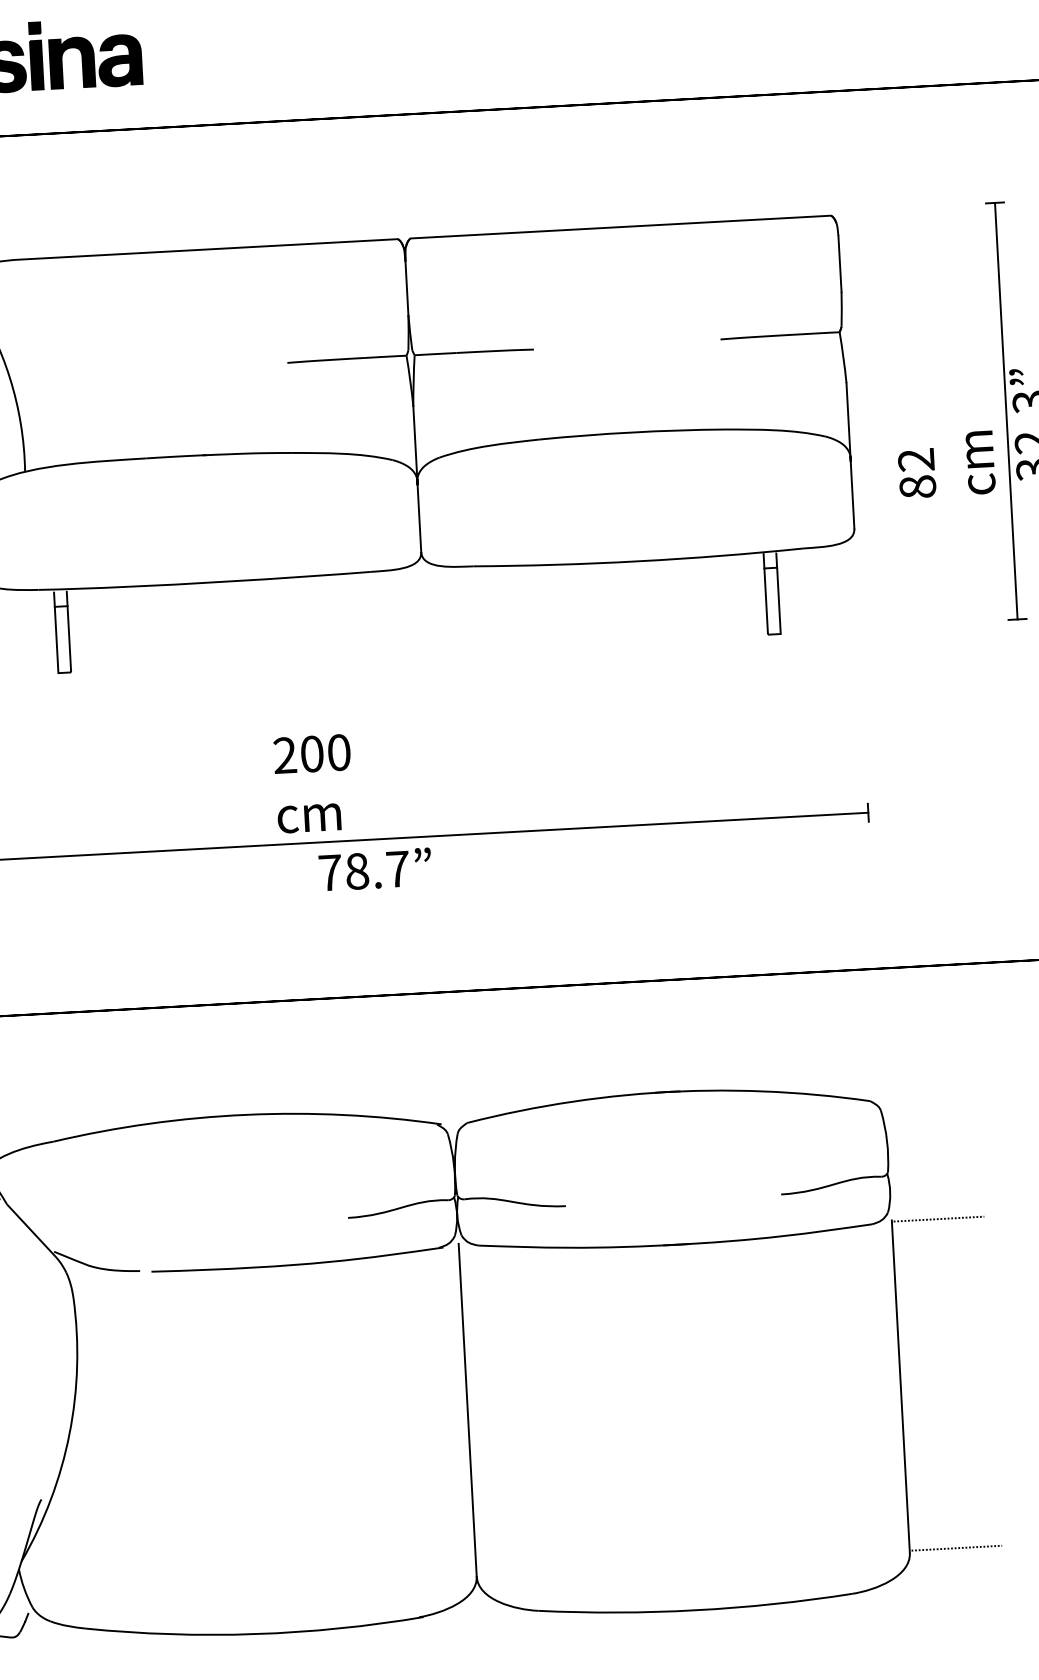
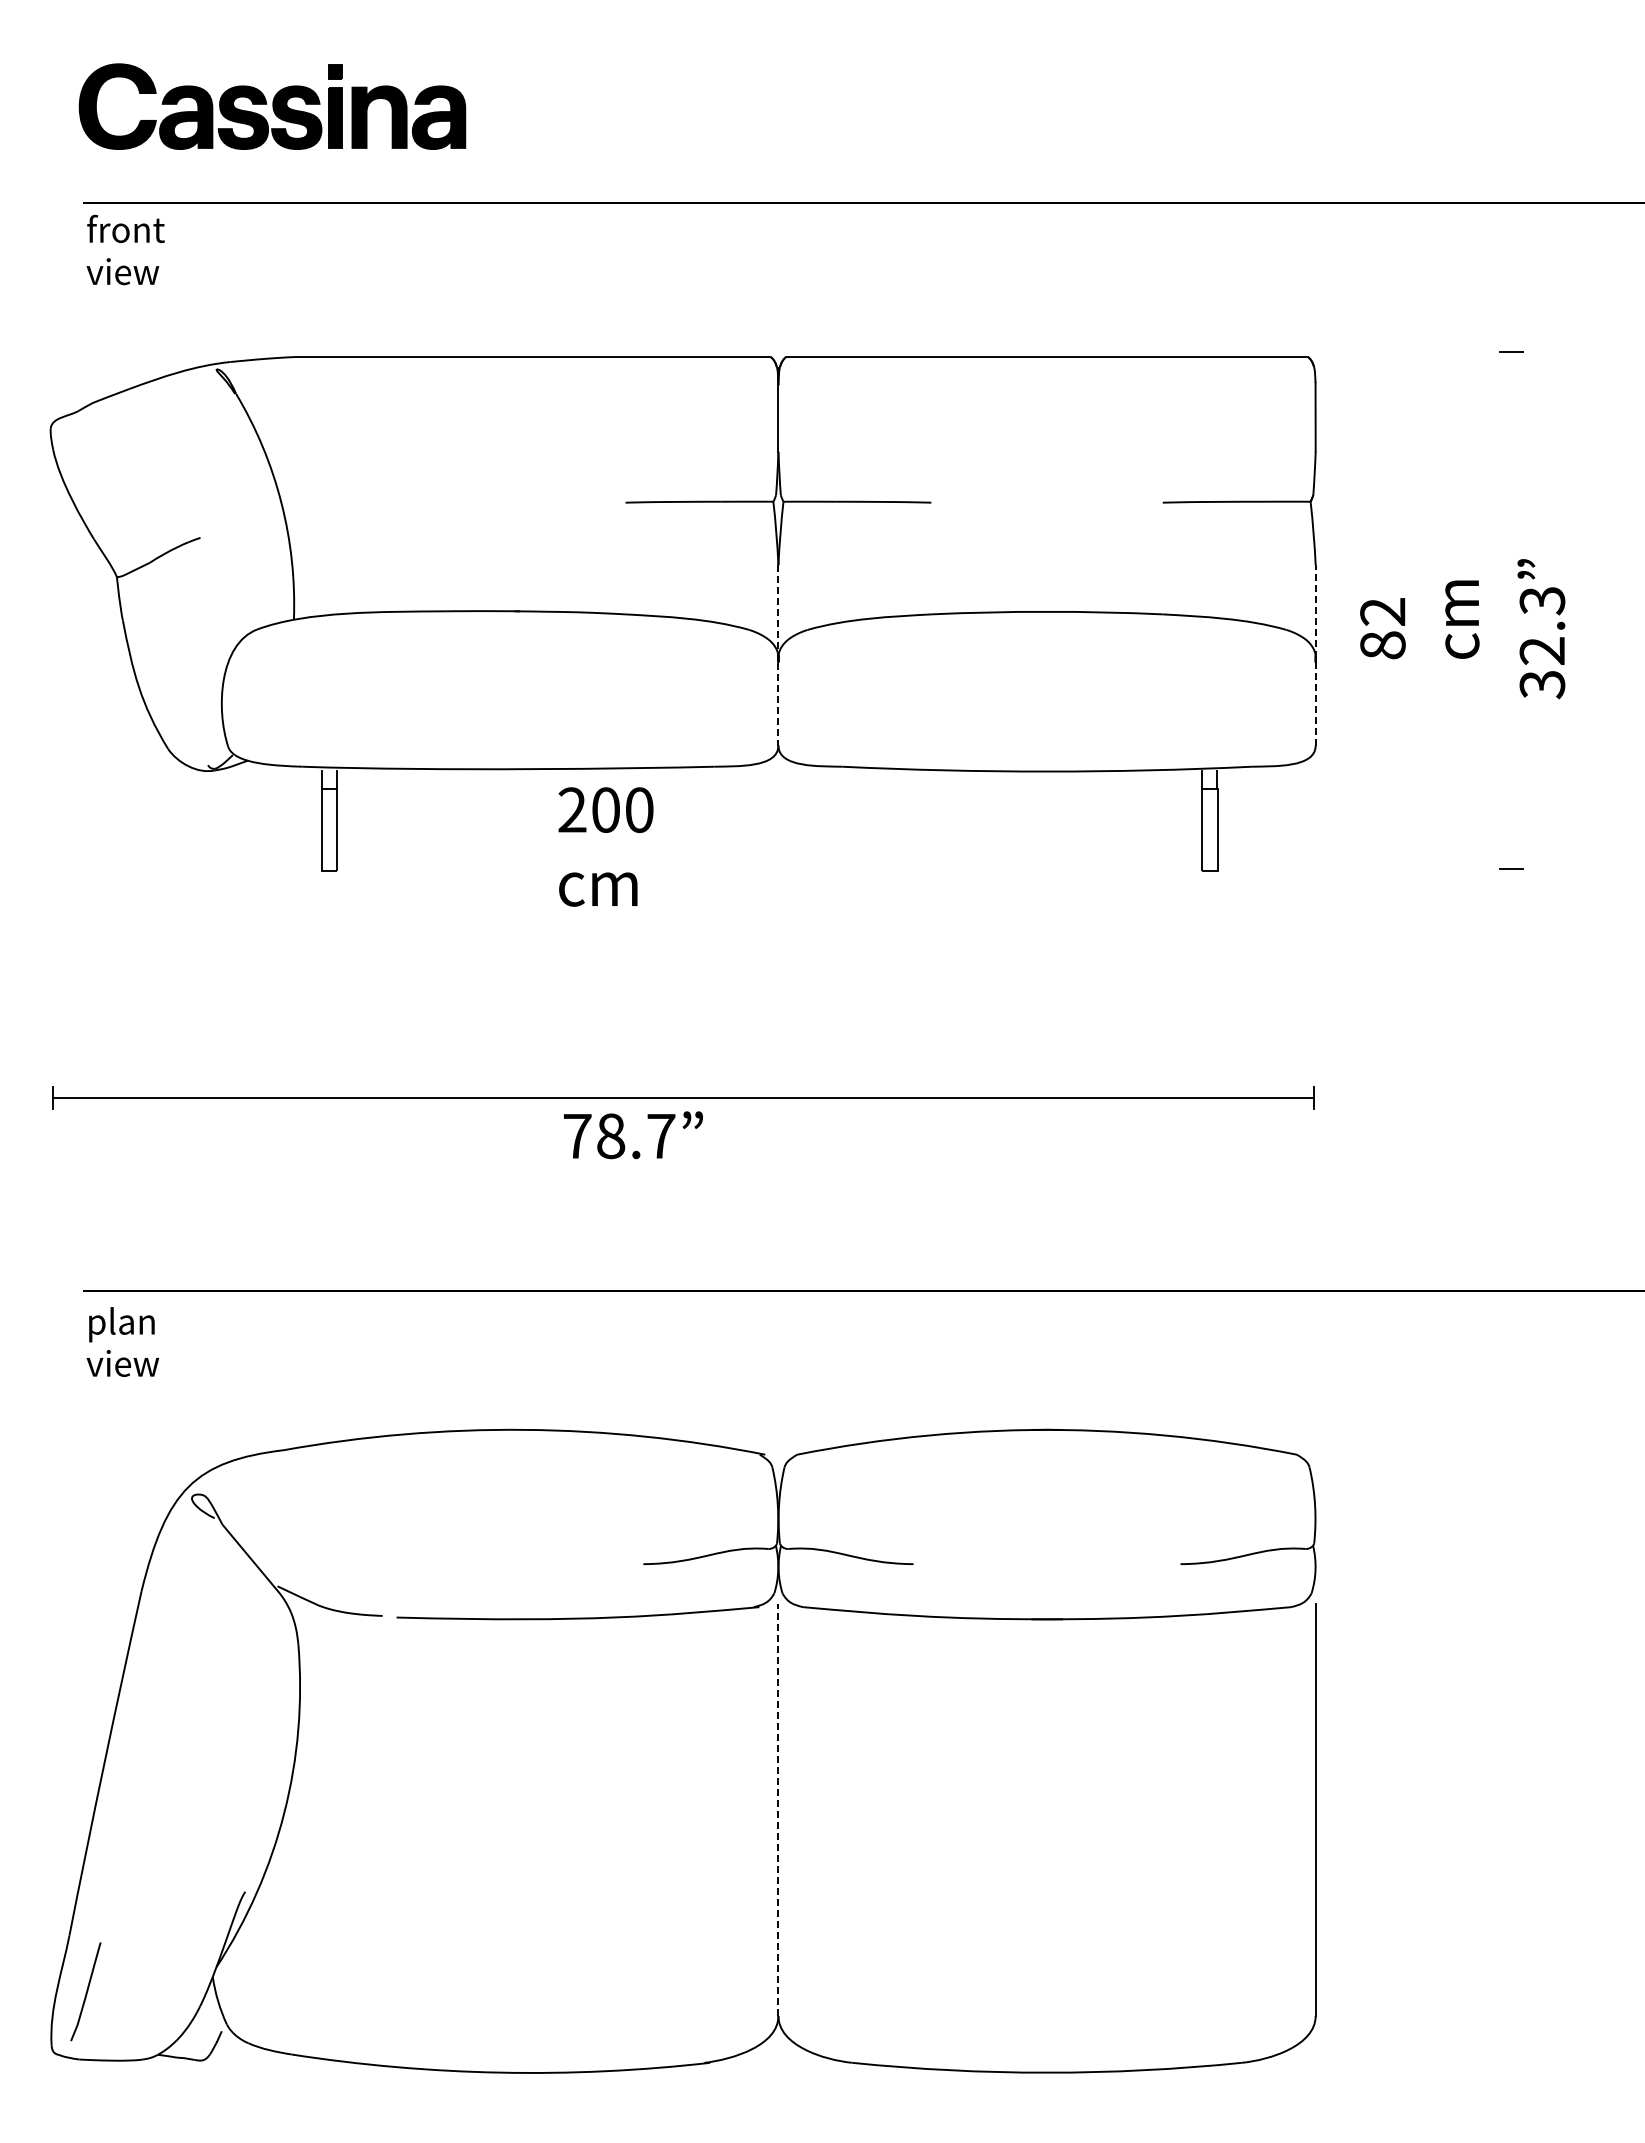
line: (1006, 411) -> (1511, 610), removed
line: (415, 443) -> (778, 610), solid -> dashed
line: (850, 455) -> (1315, 654), solid -> dashed
text: (946, 464) -> (1419, 619), moved
line: (419, 518) -> (778, 704), solid -> dashed
text: (313, 783) -> (605, 846), moved
text: (375, 869) -> (633, 1135), moved
line: (938, 1219) -> (1373, 1605), removed
line: (467, 1409) -> (778, 1809), solid -> dashed
line: (956, 1548) -> (1373, 2013), removed

